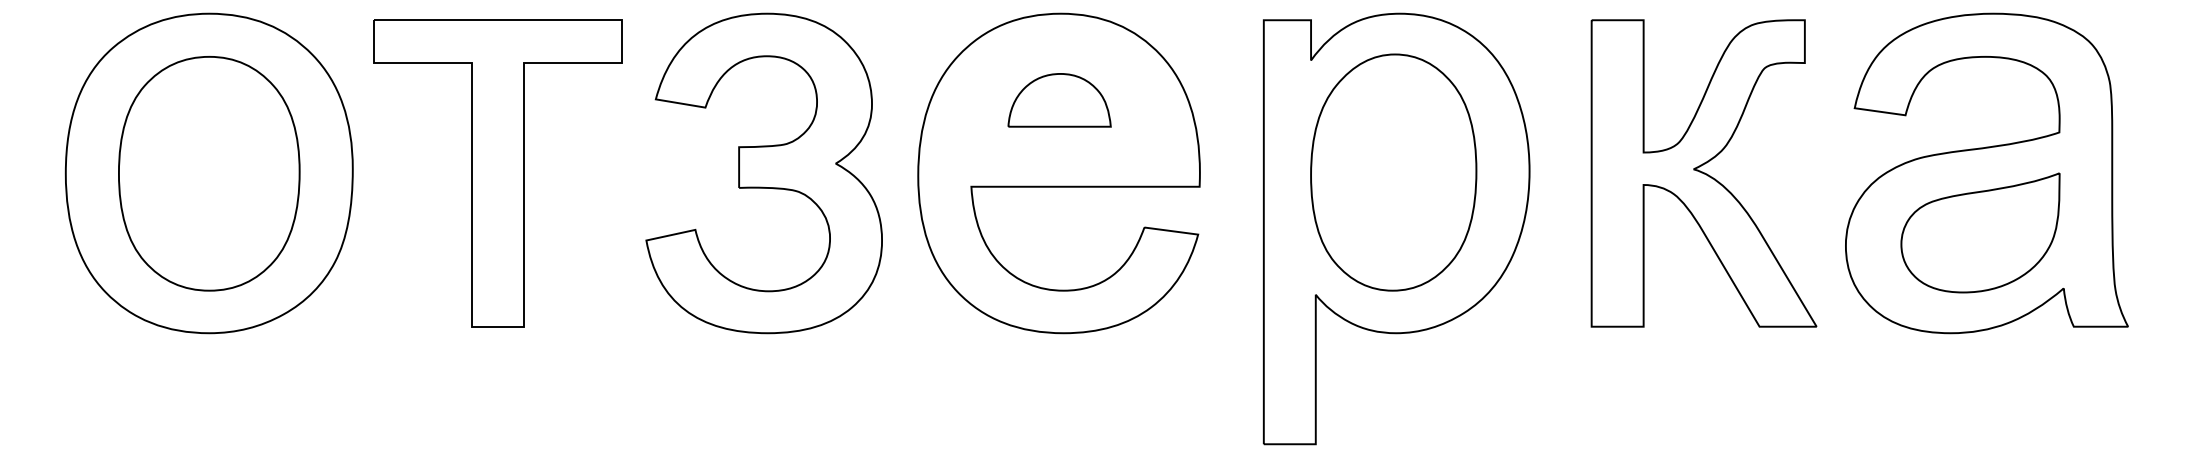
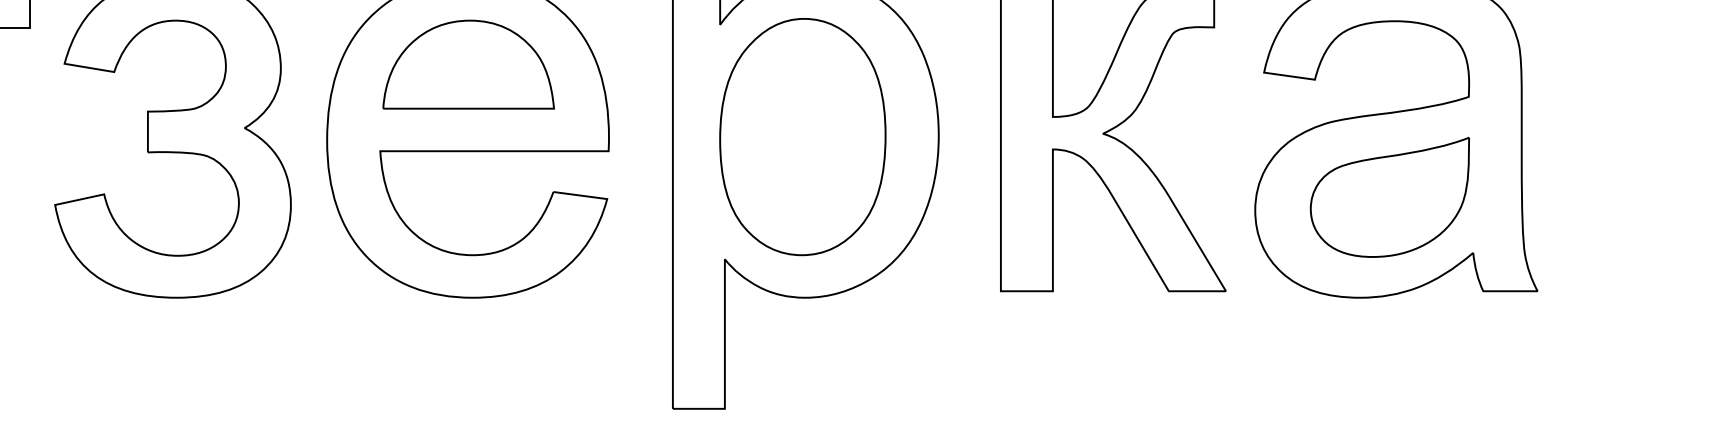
part: (1059, 100) -> (468, 64), size x1.67

